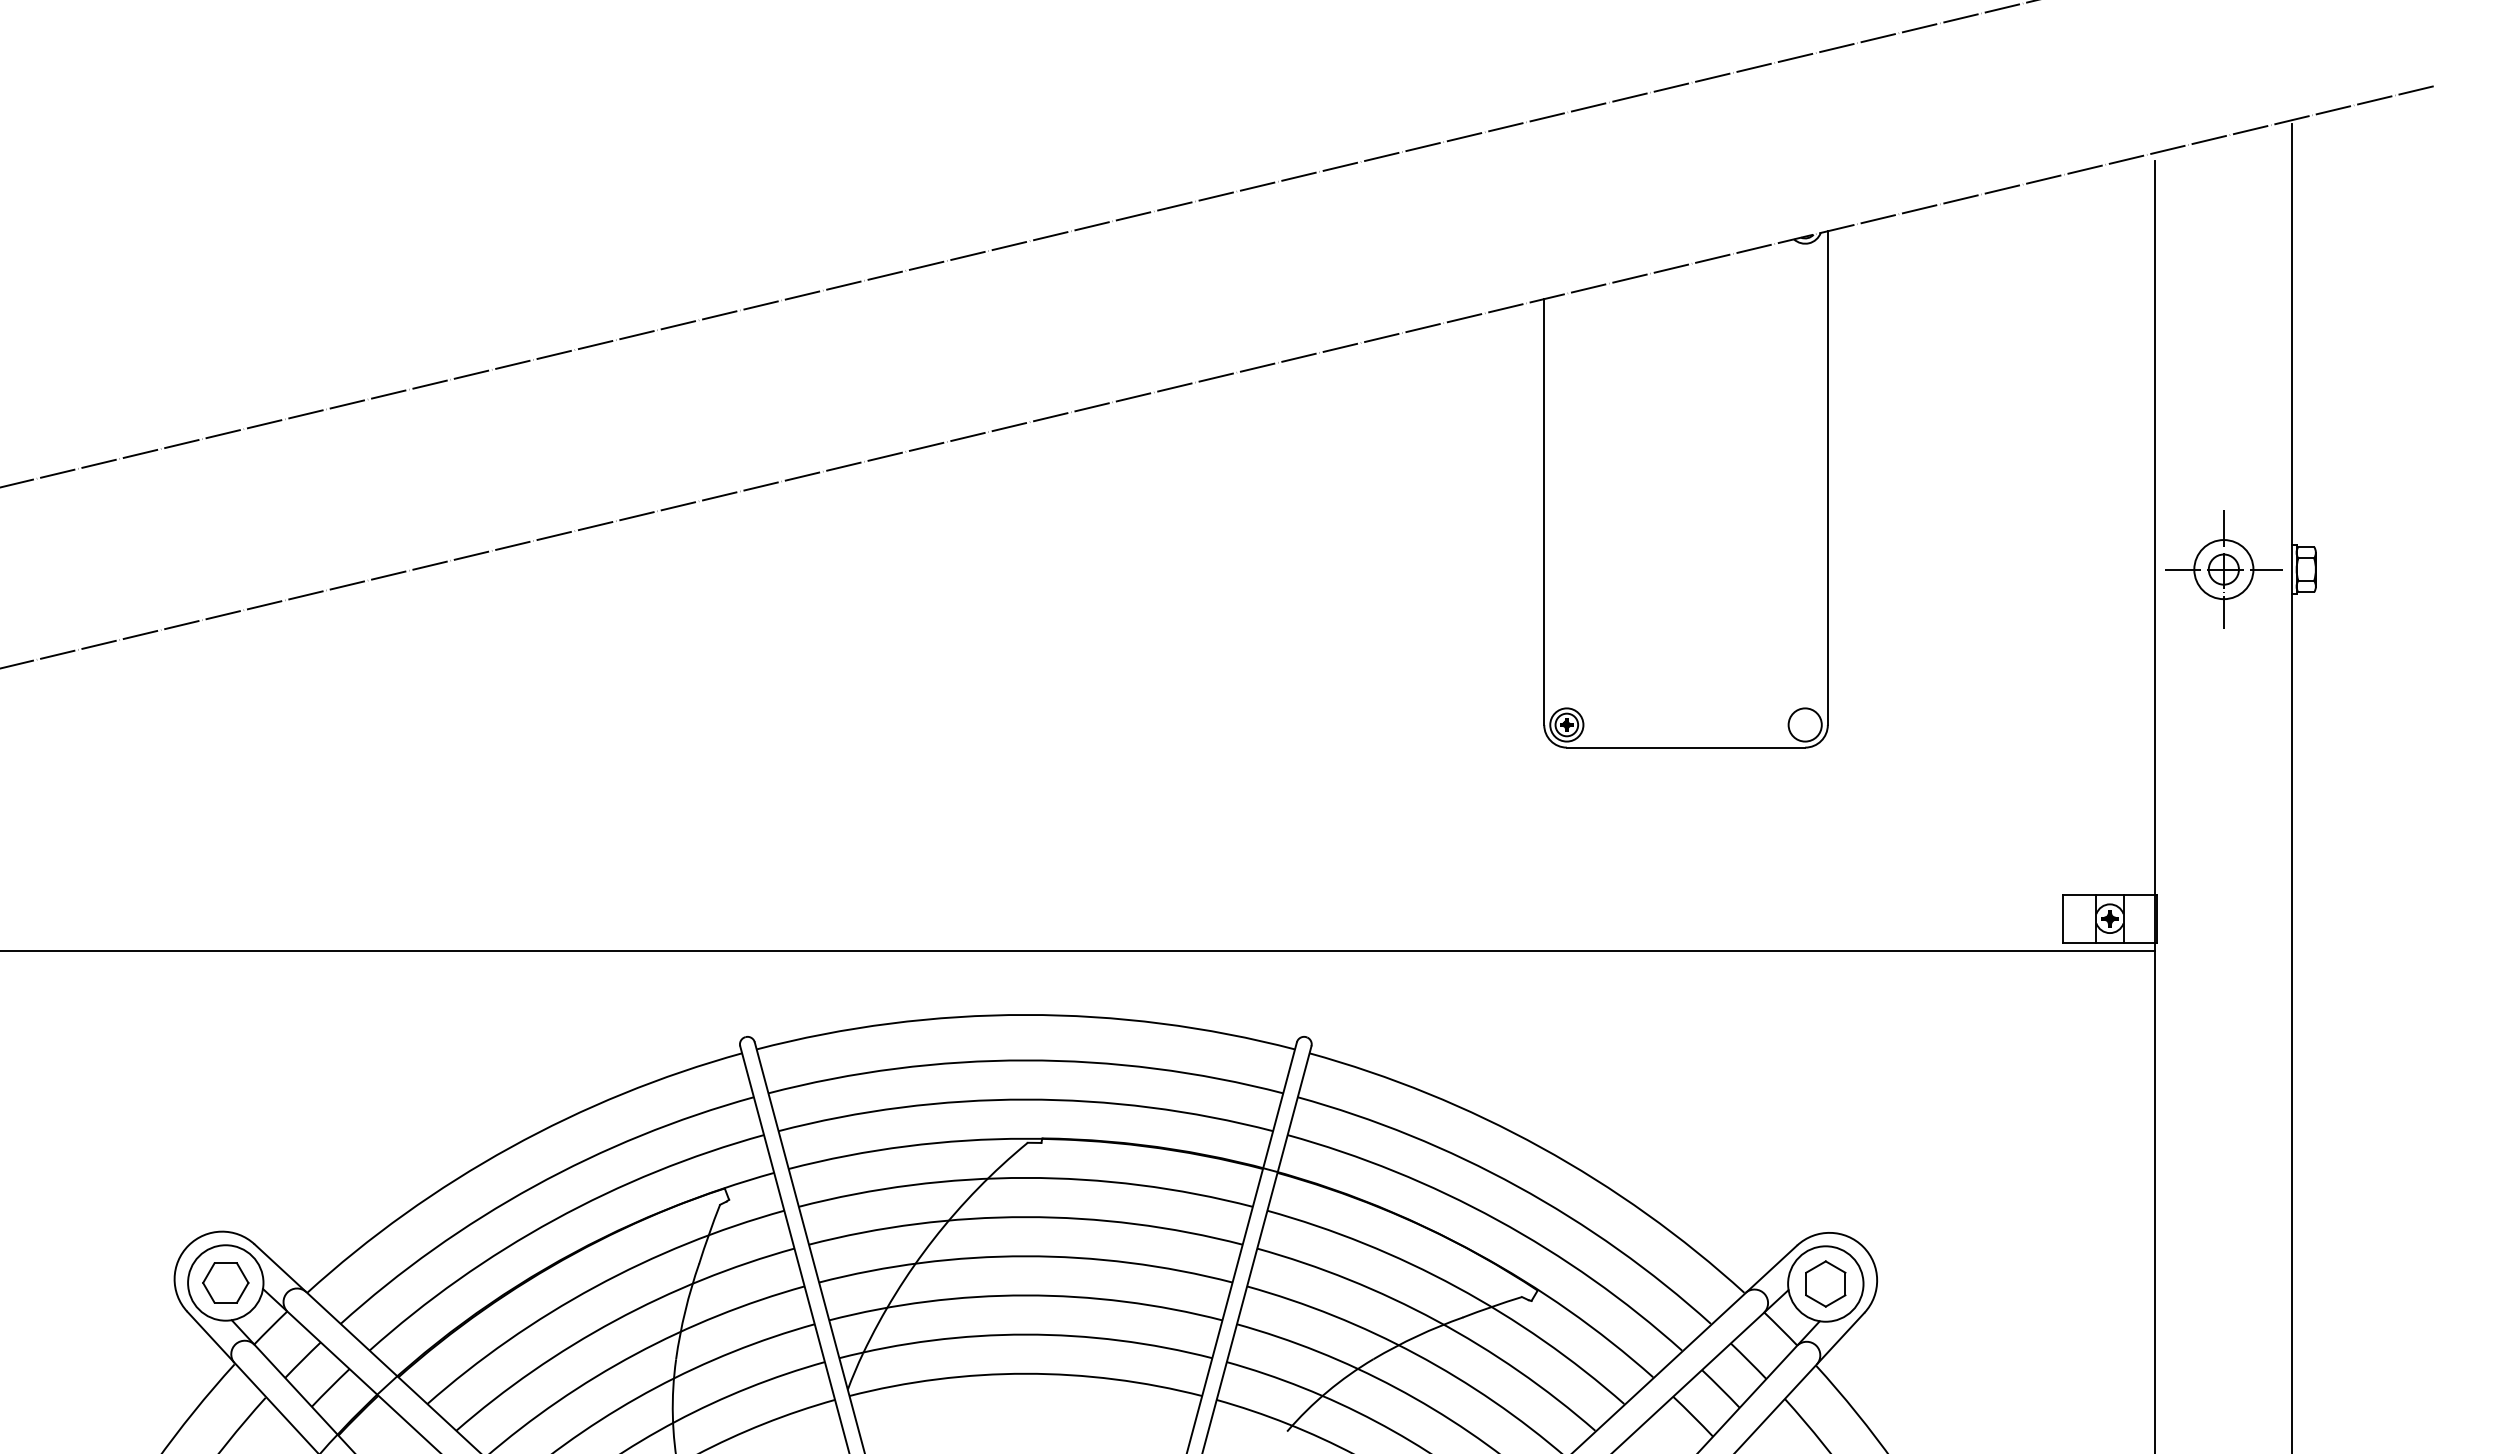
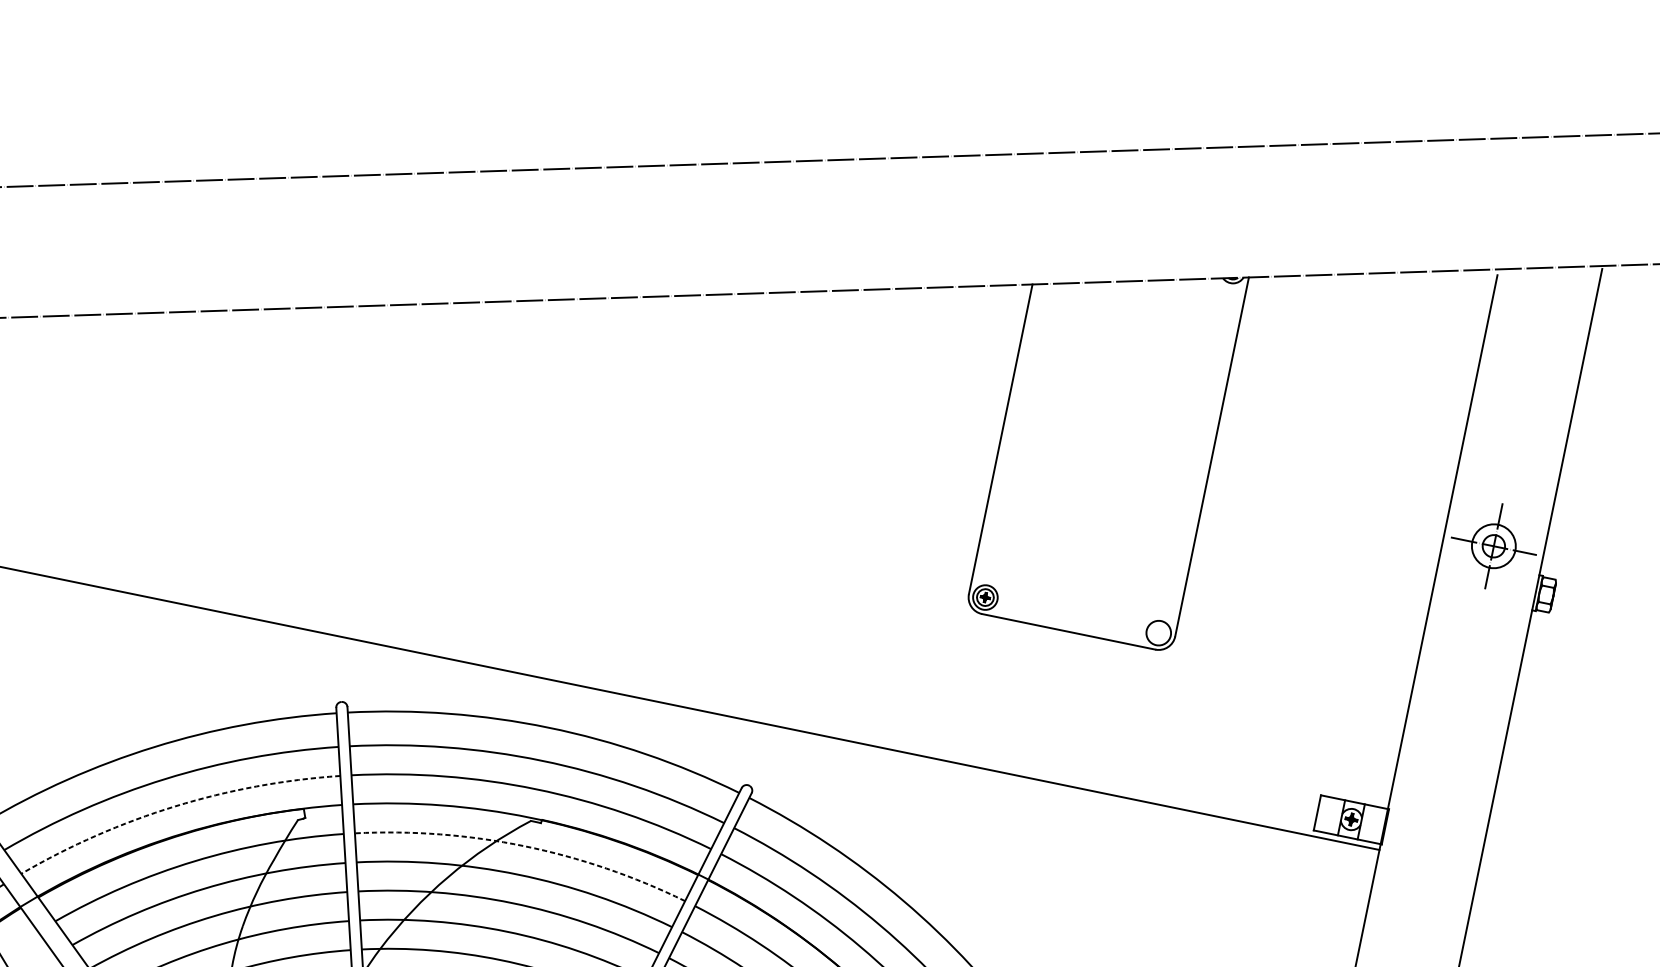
part: (2223, 569) -> (1493, 546), moved
arc: (1025, 1177) -> (524, 845), solid -> dashed
arc: (554, 1220) -> (175, 806), solid -> dashed

